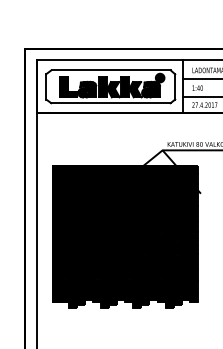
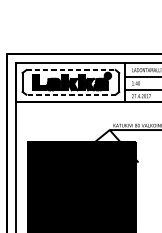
line: (111, 70) -> (71, 70), solid -> dashed
line: (110, 103) -> (70, 94), solid -> dashed

